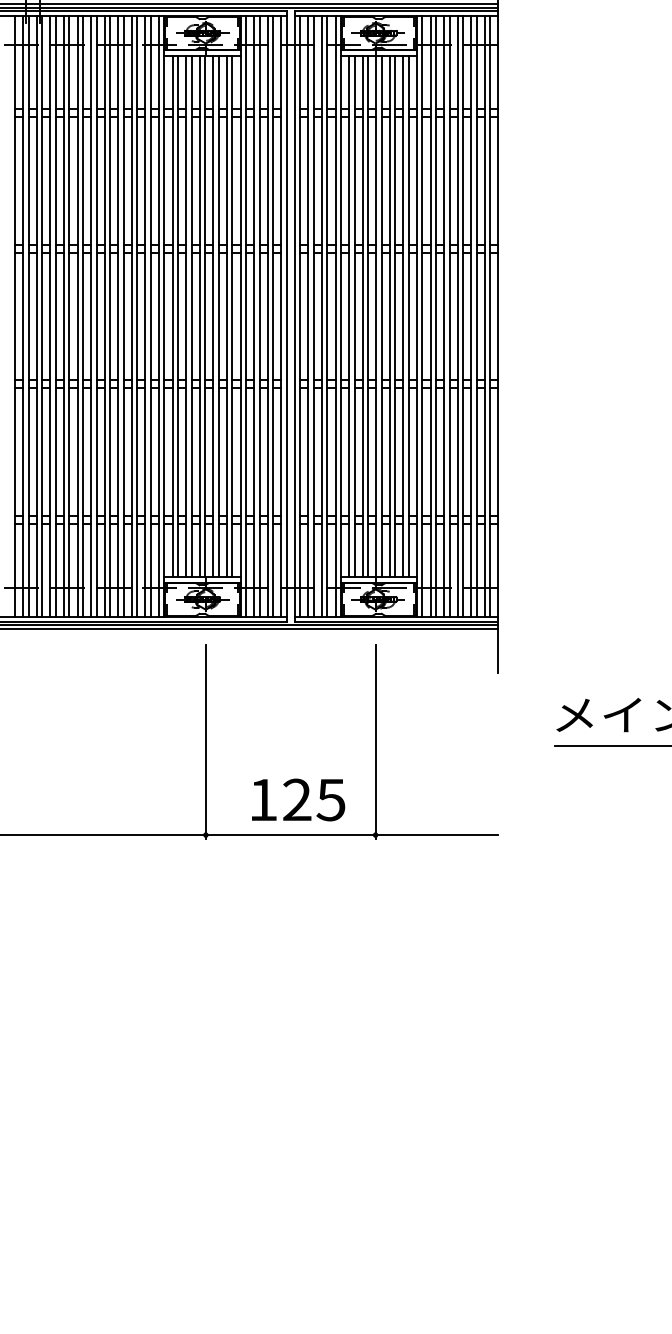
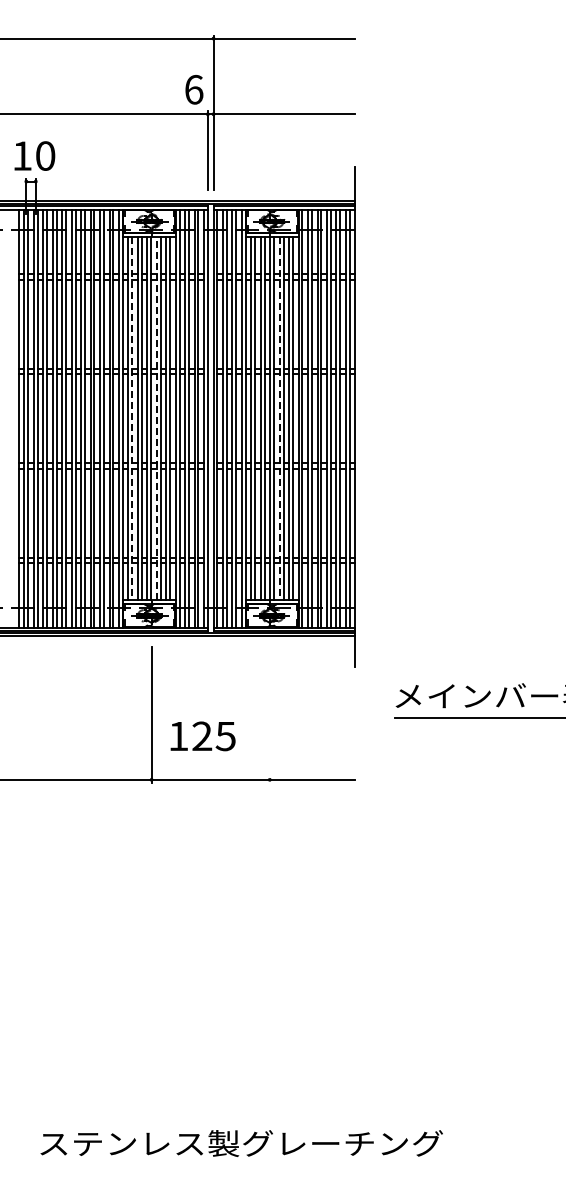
line: (178, 316) -> (132, 418), solid -> dashed
line: (212, 316) -> (156, 418), solid -> dashed
line: (389, 316) -> (279, 418), solid -> dashed
line: (375, 741) -> (269, 714), removed
text: (297, 800) -> (202, 736), moved

